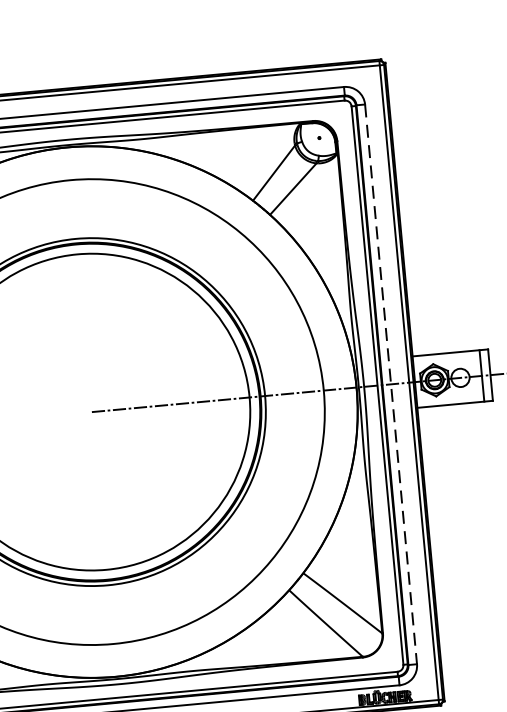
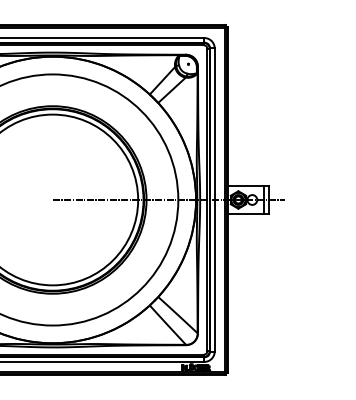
line: (390, 385) -> (214, 200), dashed -> solid

